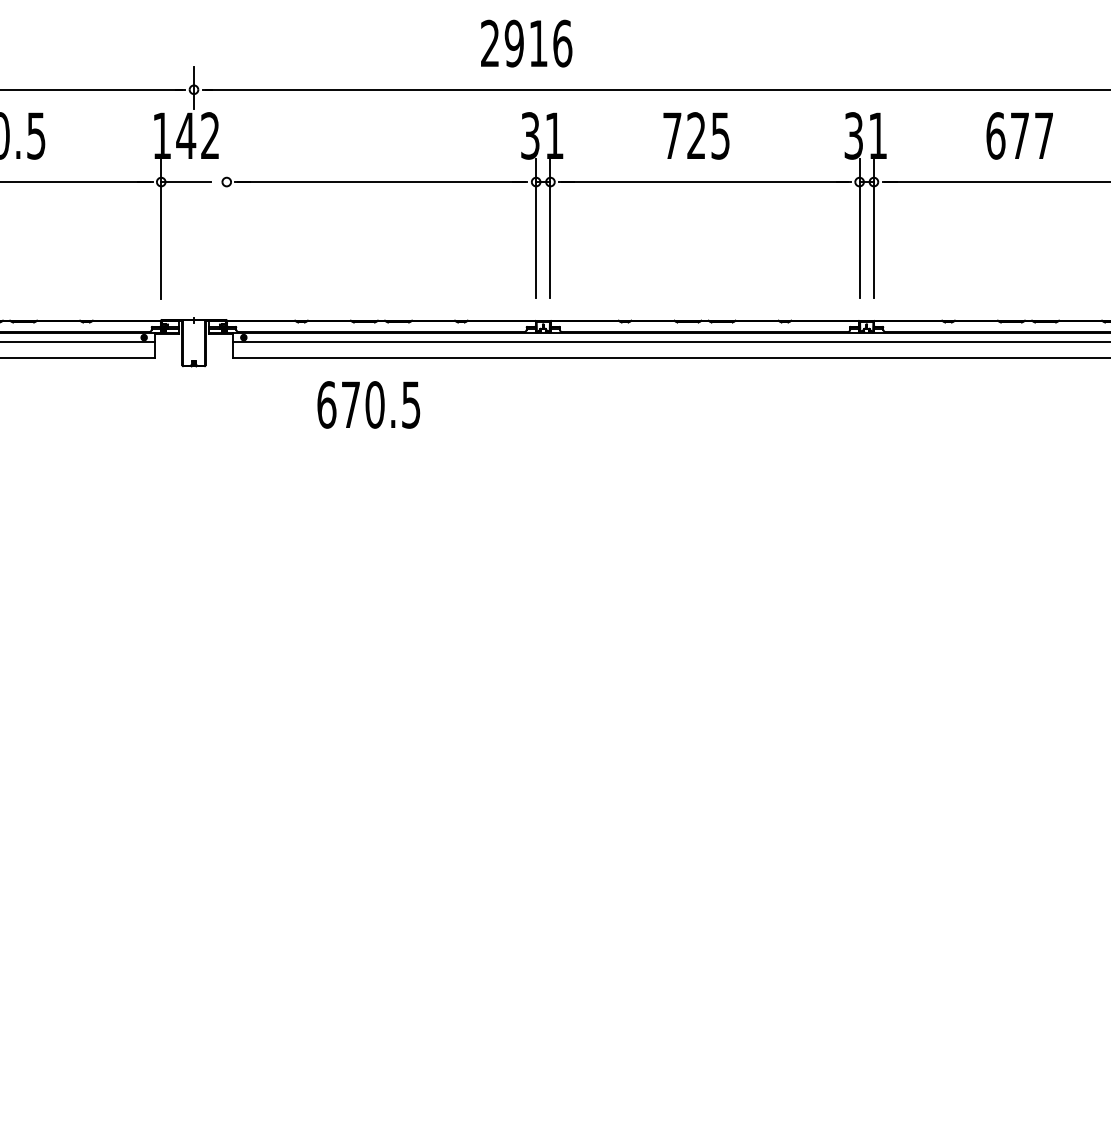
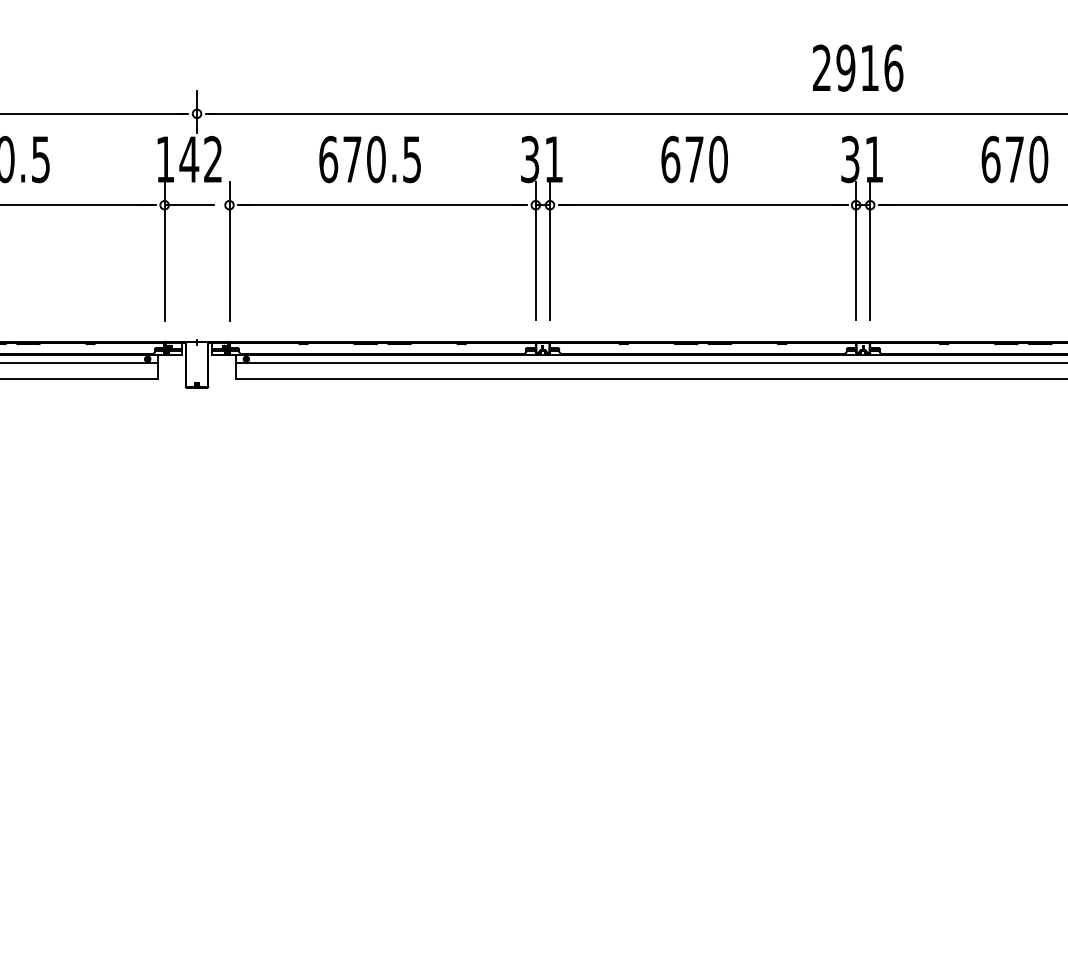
text: (526, 43) -> (857, 68), moved
text: (696, 135) -> (694, 159), 725 -> 670
text: (1043, 135) -> (1038, 159), 677 -> 670
line: (226, 228) -> (229, 251), added
text: (368, 404) -> (369, 159), moved

